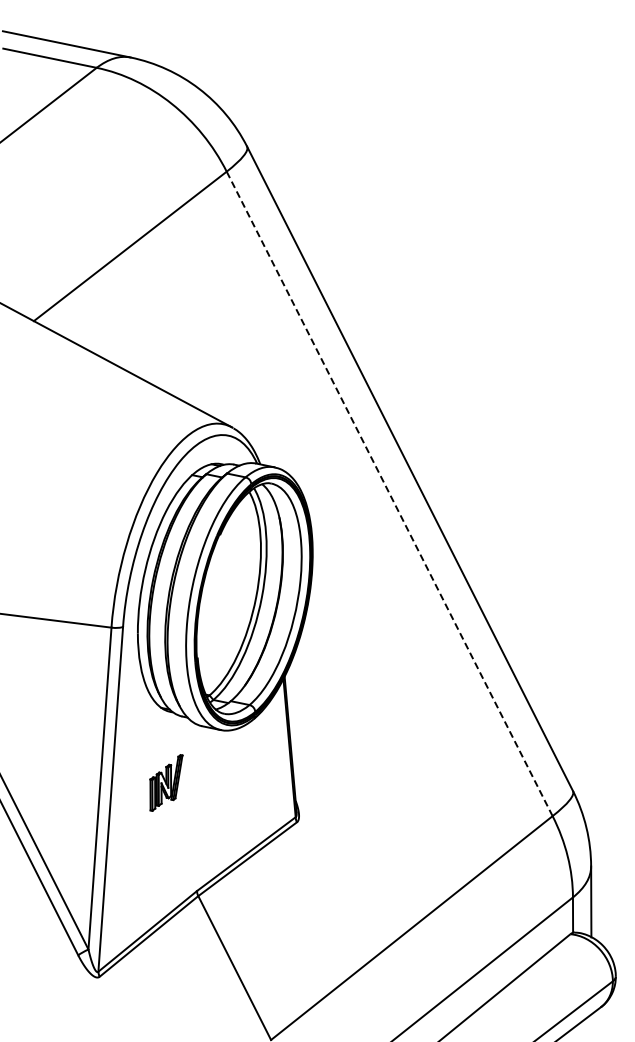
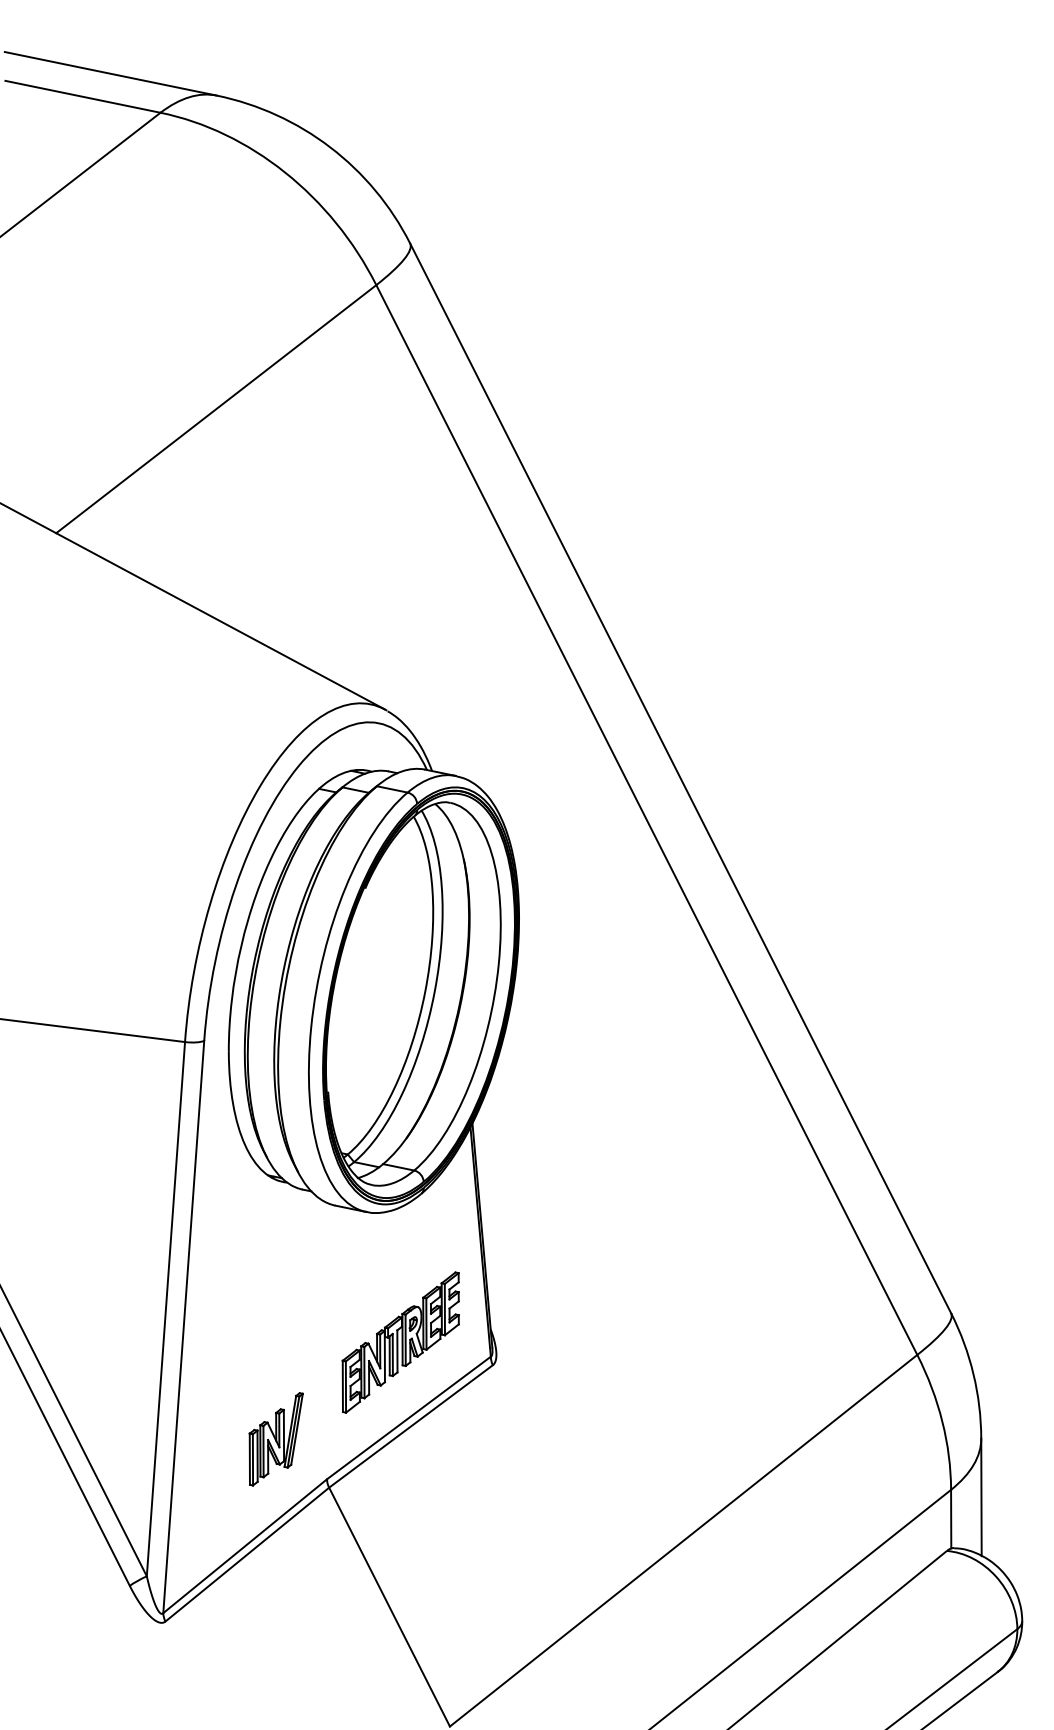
line: (389, 493) -> (646, 819), dashed -> solid
part: (166, 782) -> (276, 1438), moved
part: (241, 808) -> (400, 1342), added

